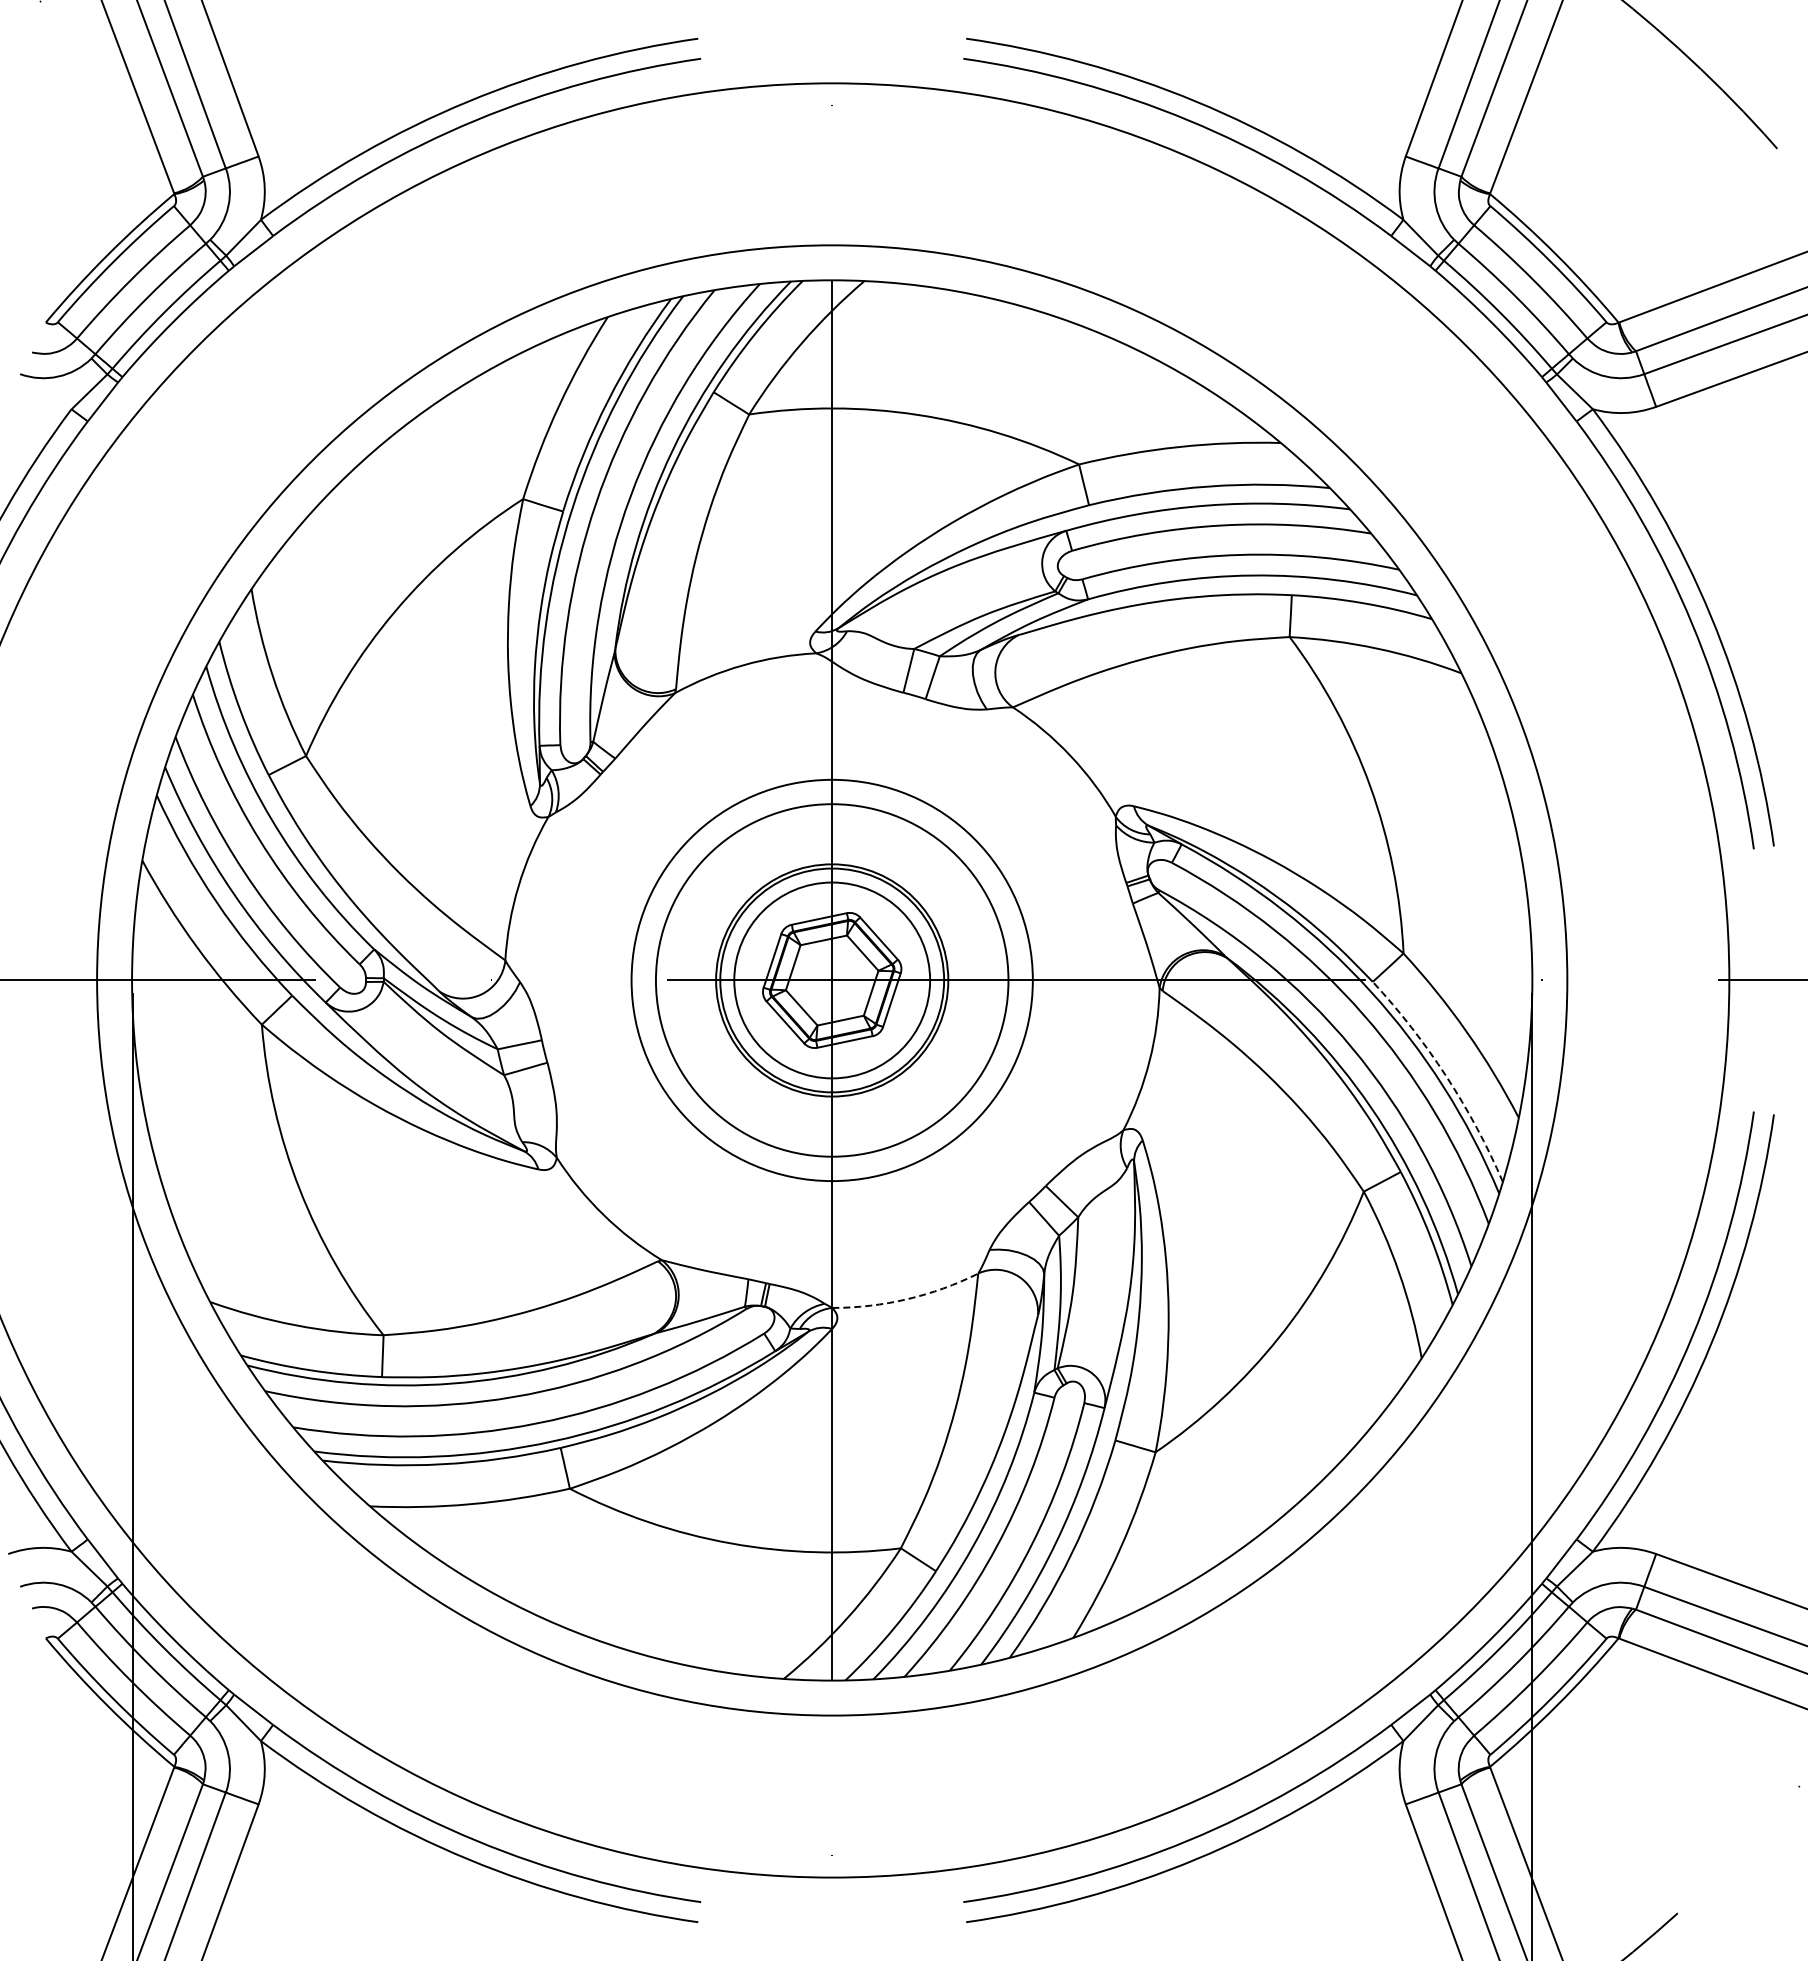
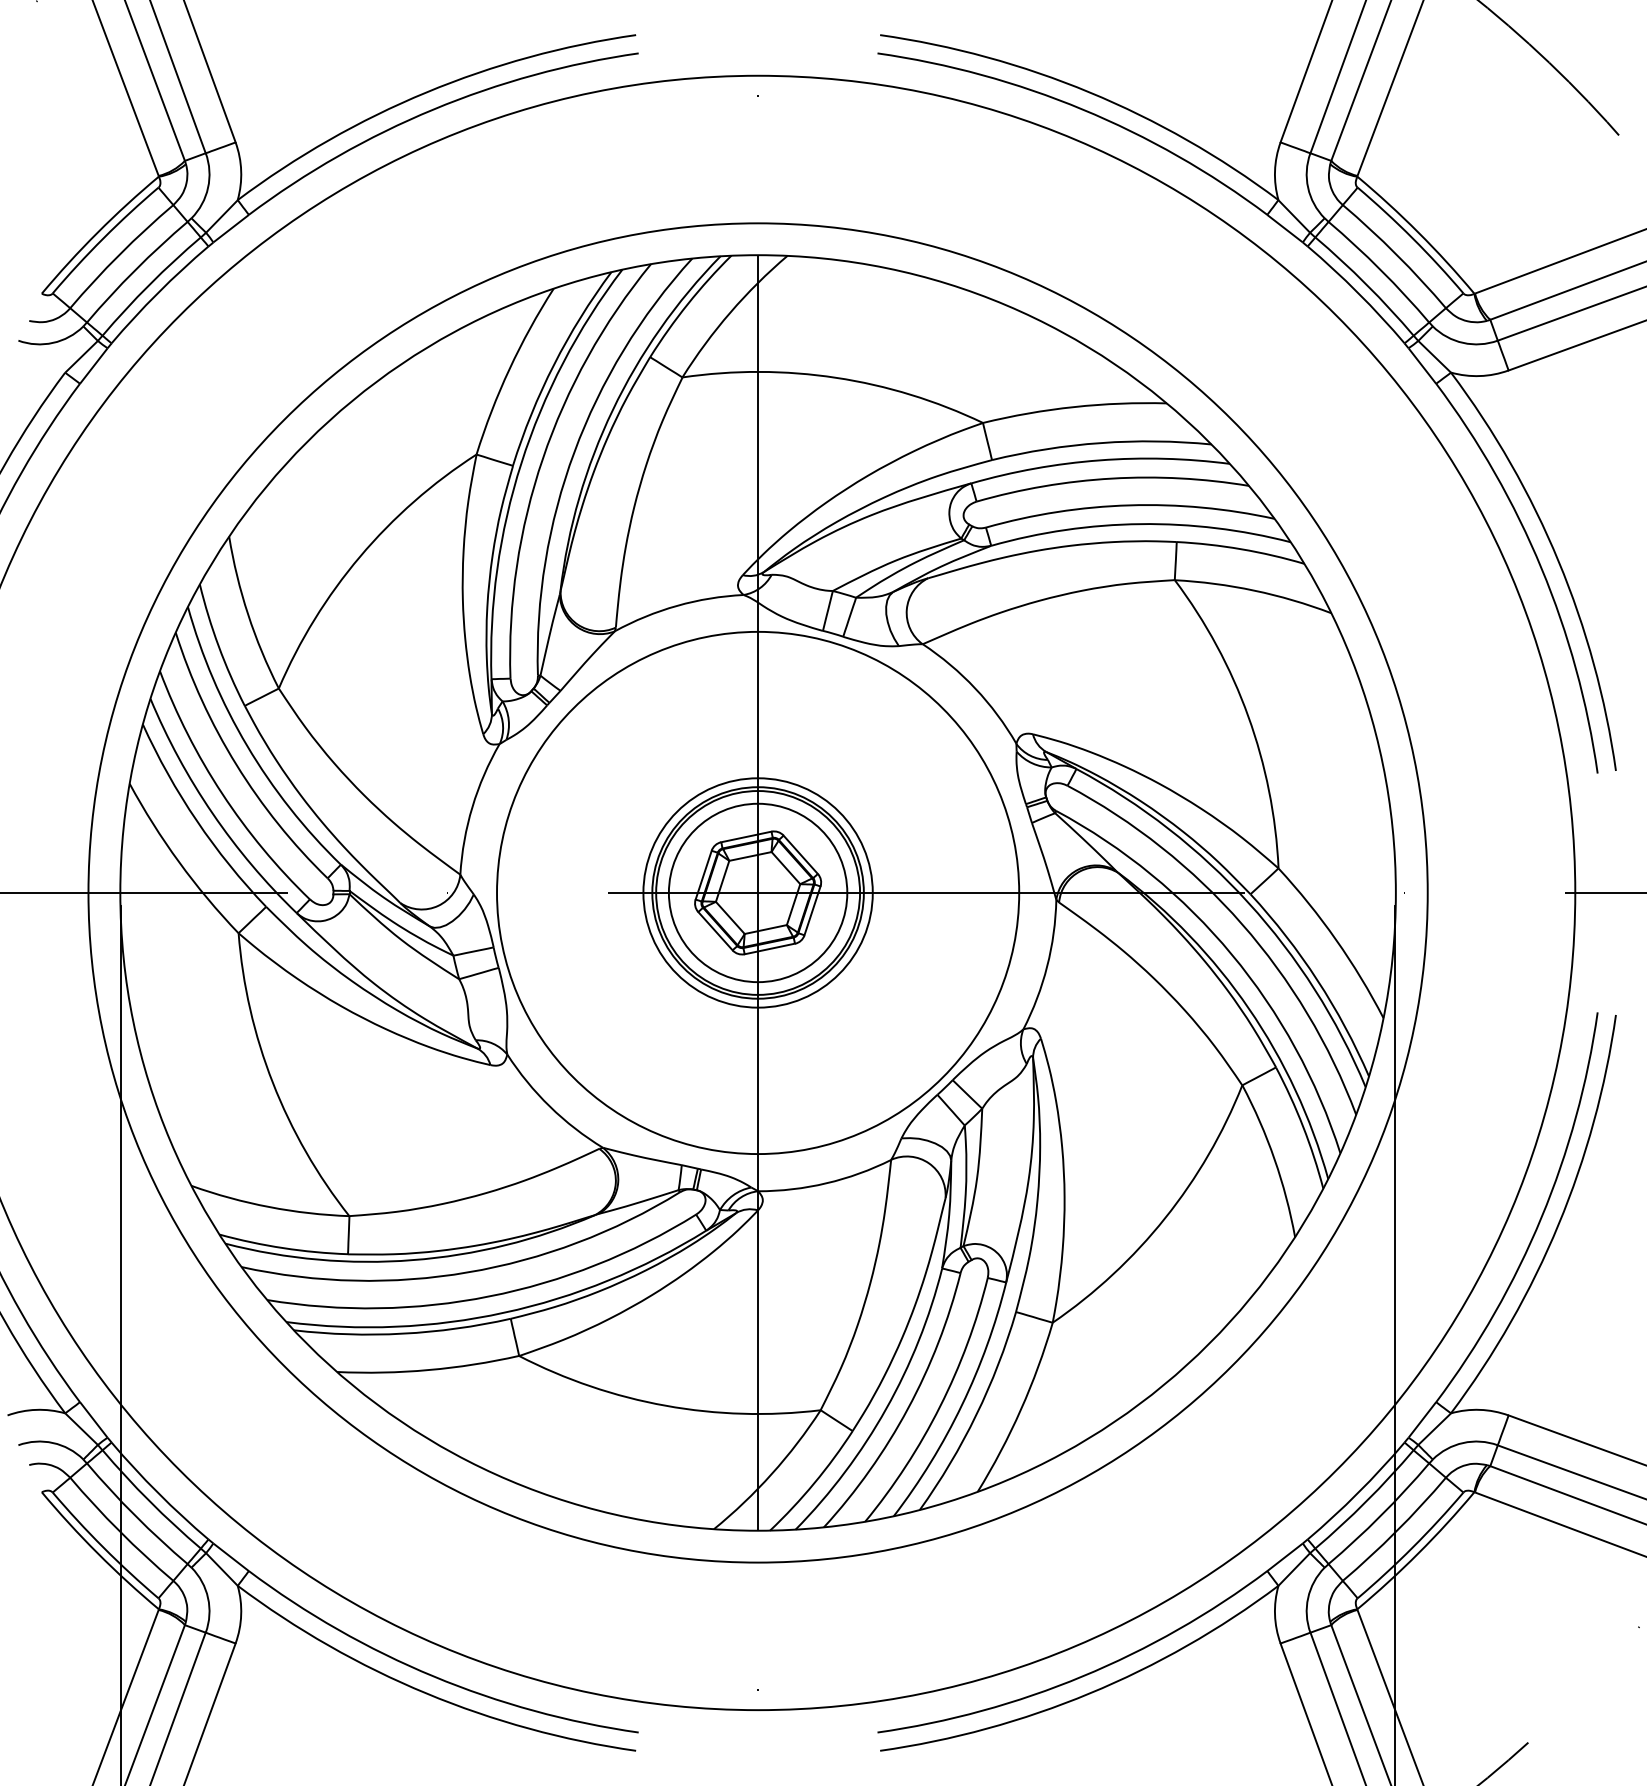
circle: (831, 980) -> (757, 893), size x1.43
circle: (832, 980) -> (758, 893), size x0.71
arc: (1446, 1076) -> (1317, 980), dashed -> solid
arc: (907, 1299) -> (826, 1183), dashed -> solid

